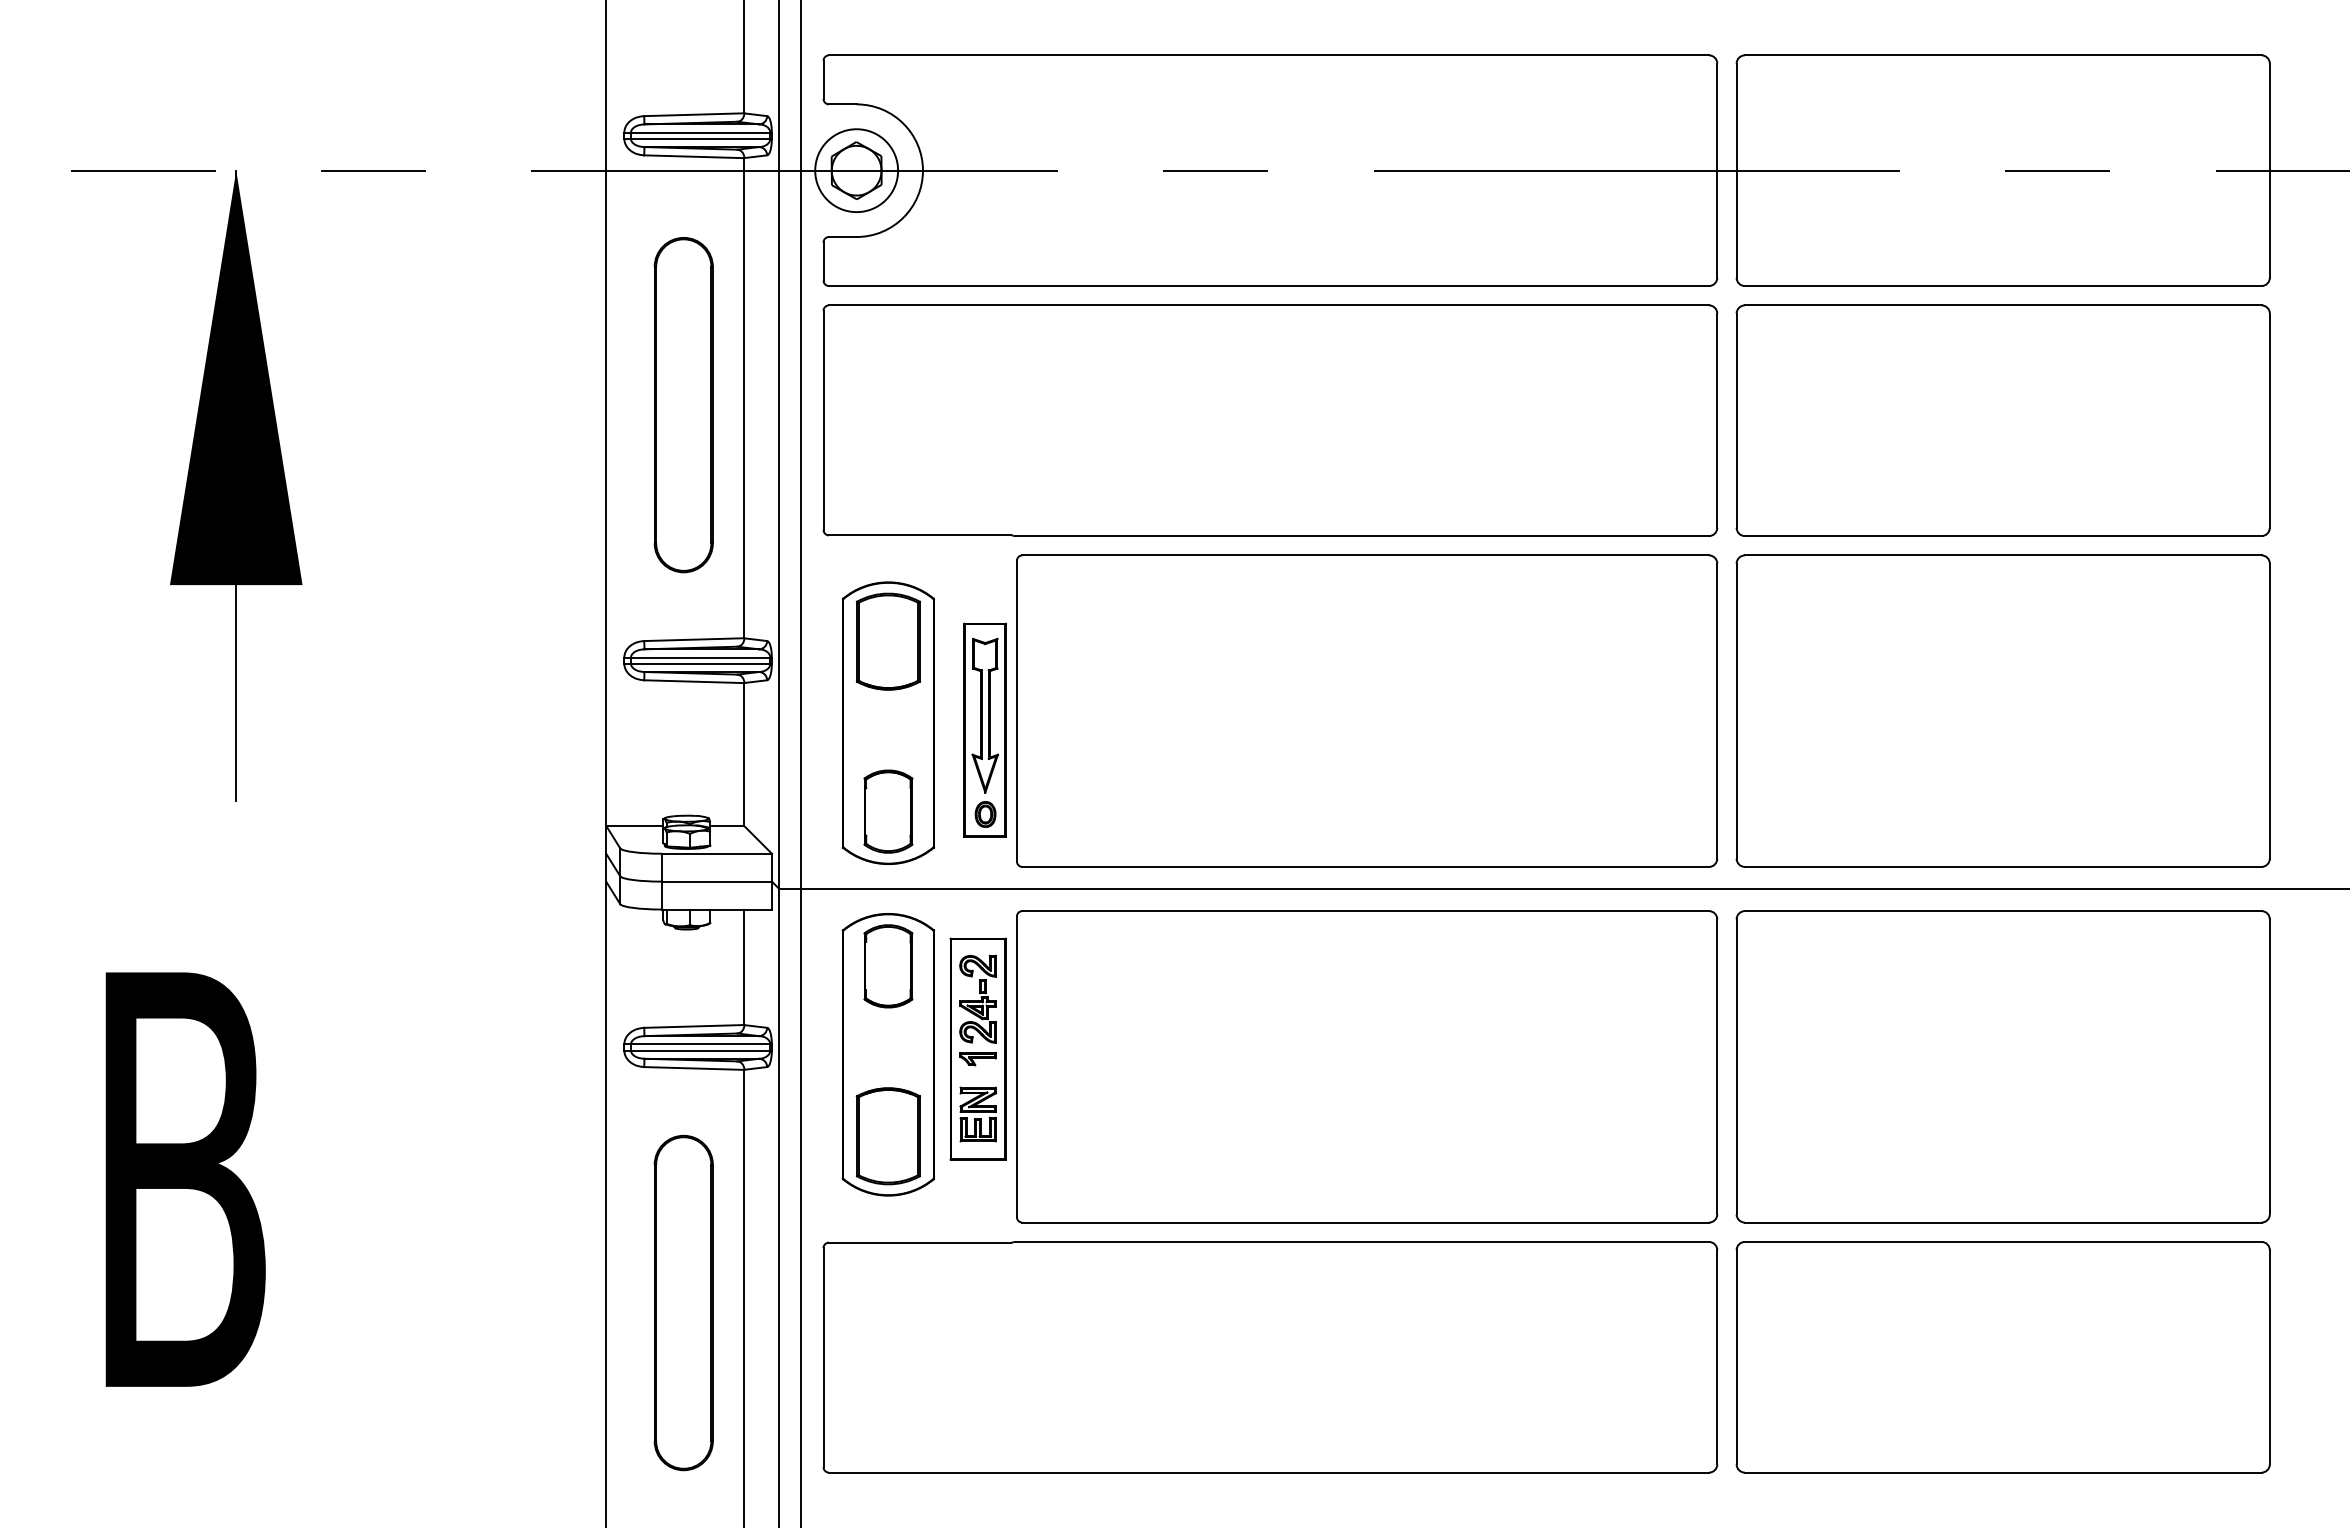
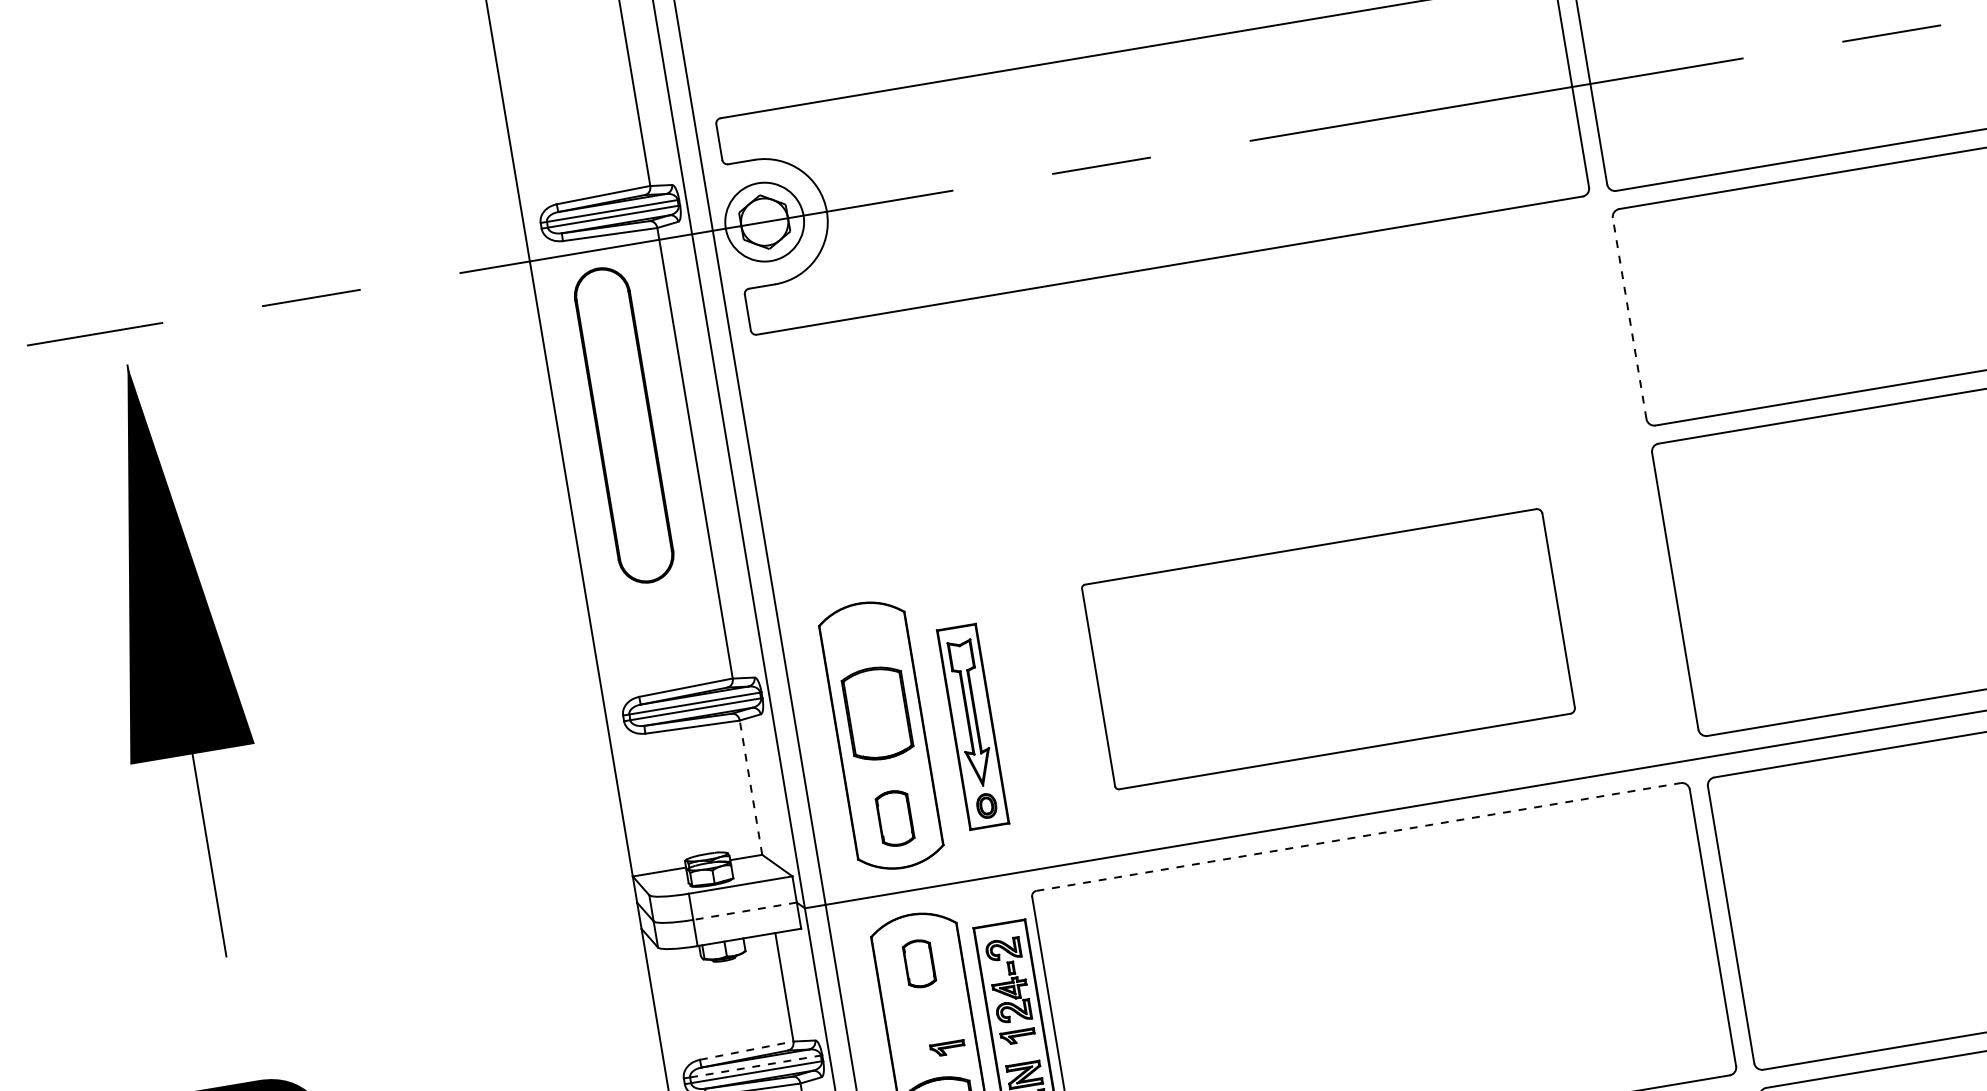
part: (683, 405) -> (624, 425), moved
part: (1270, 420) -> (1192, 391), removed
line: (1736, 420) -> (1629, 318), solid -> dashed
part: (236, 485) -> (177, 660), moved
part: (887, 641) -> (876, 713), moved
part: (1367, 710) -> (1328, 648), size x0.7
line: (744, 754) -> (751, 787), solid -> dashed
part: (888, 811) -> (895, 818), size x0.7
line: (716, 881) -> (744, 911), solid -> dashed
line: (1366, 911) -> (1359, 837), solid -> dashed
part: (888, 966) -> (919, 963), size x0.6
line: (694, 1026) -> (746, 1050), solid -> dashed
line: (700, 1044) -> (755, 1066), solid -> dashed
part: (902, 1059) -> (947, 1048), added

